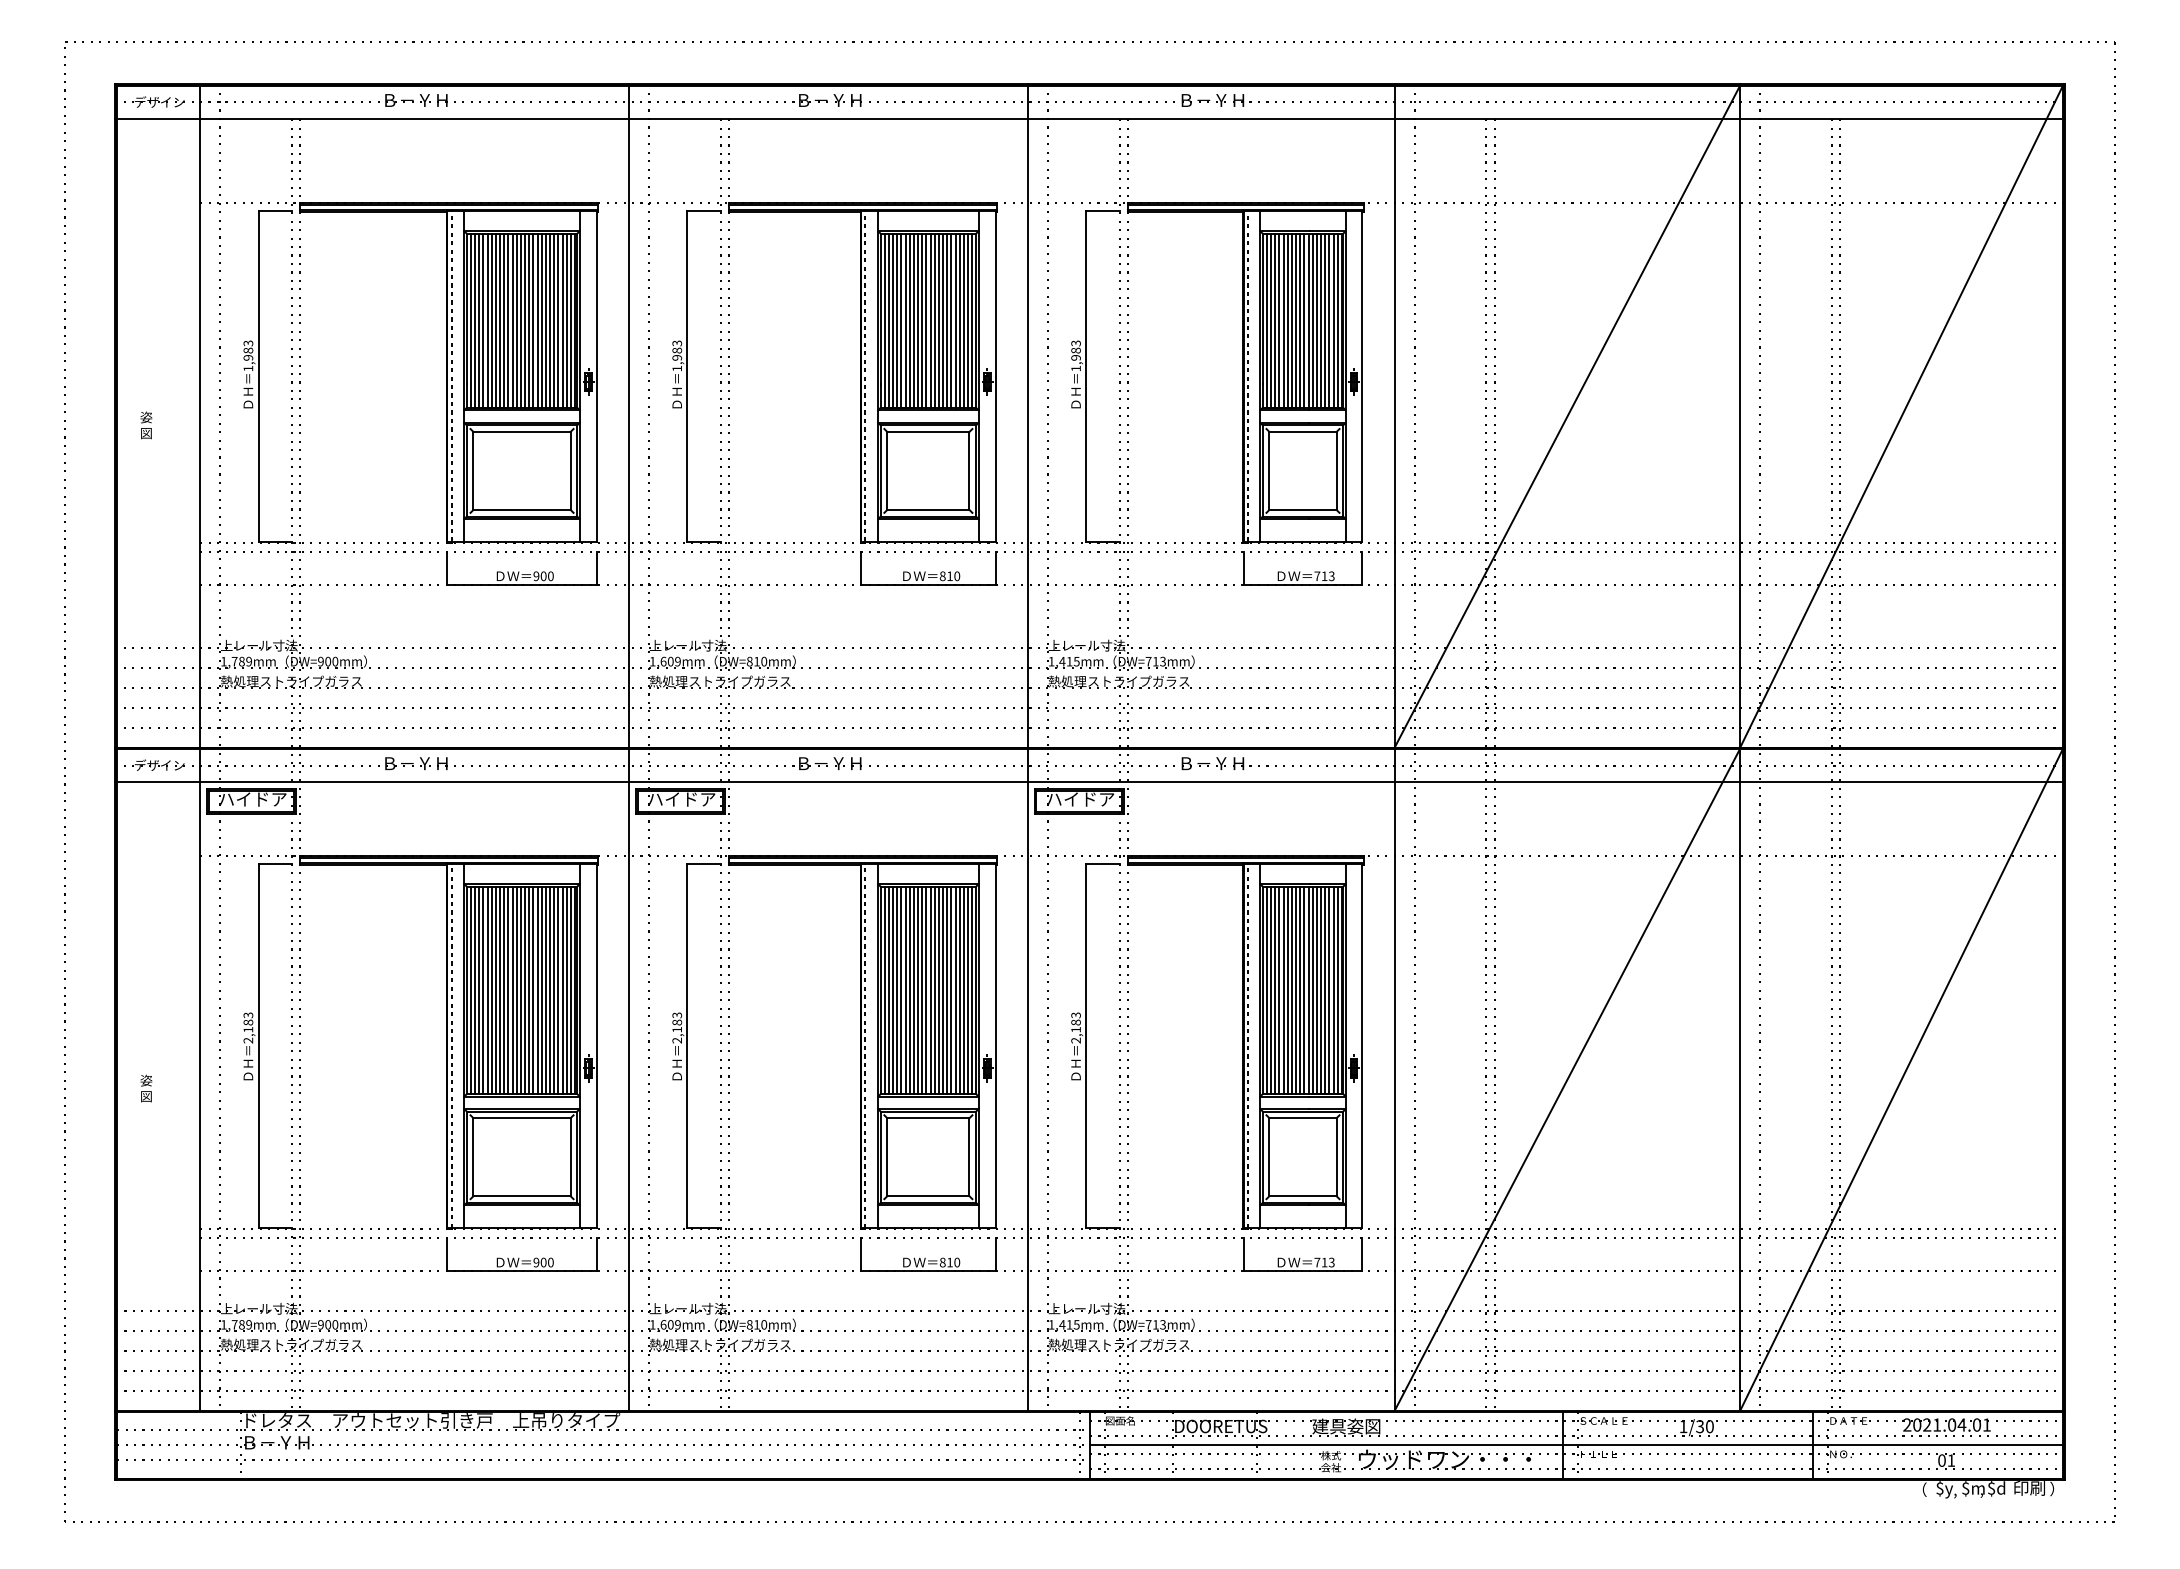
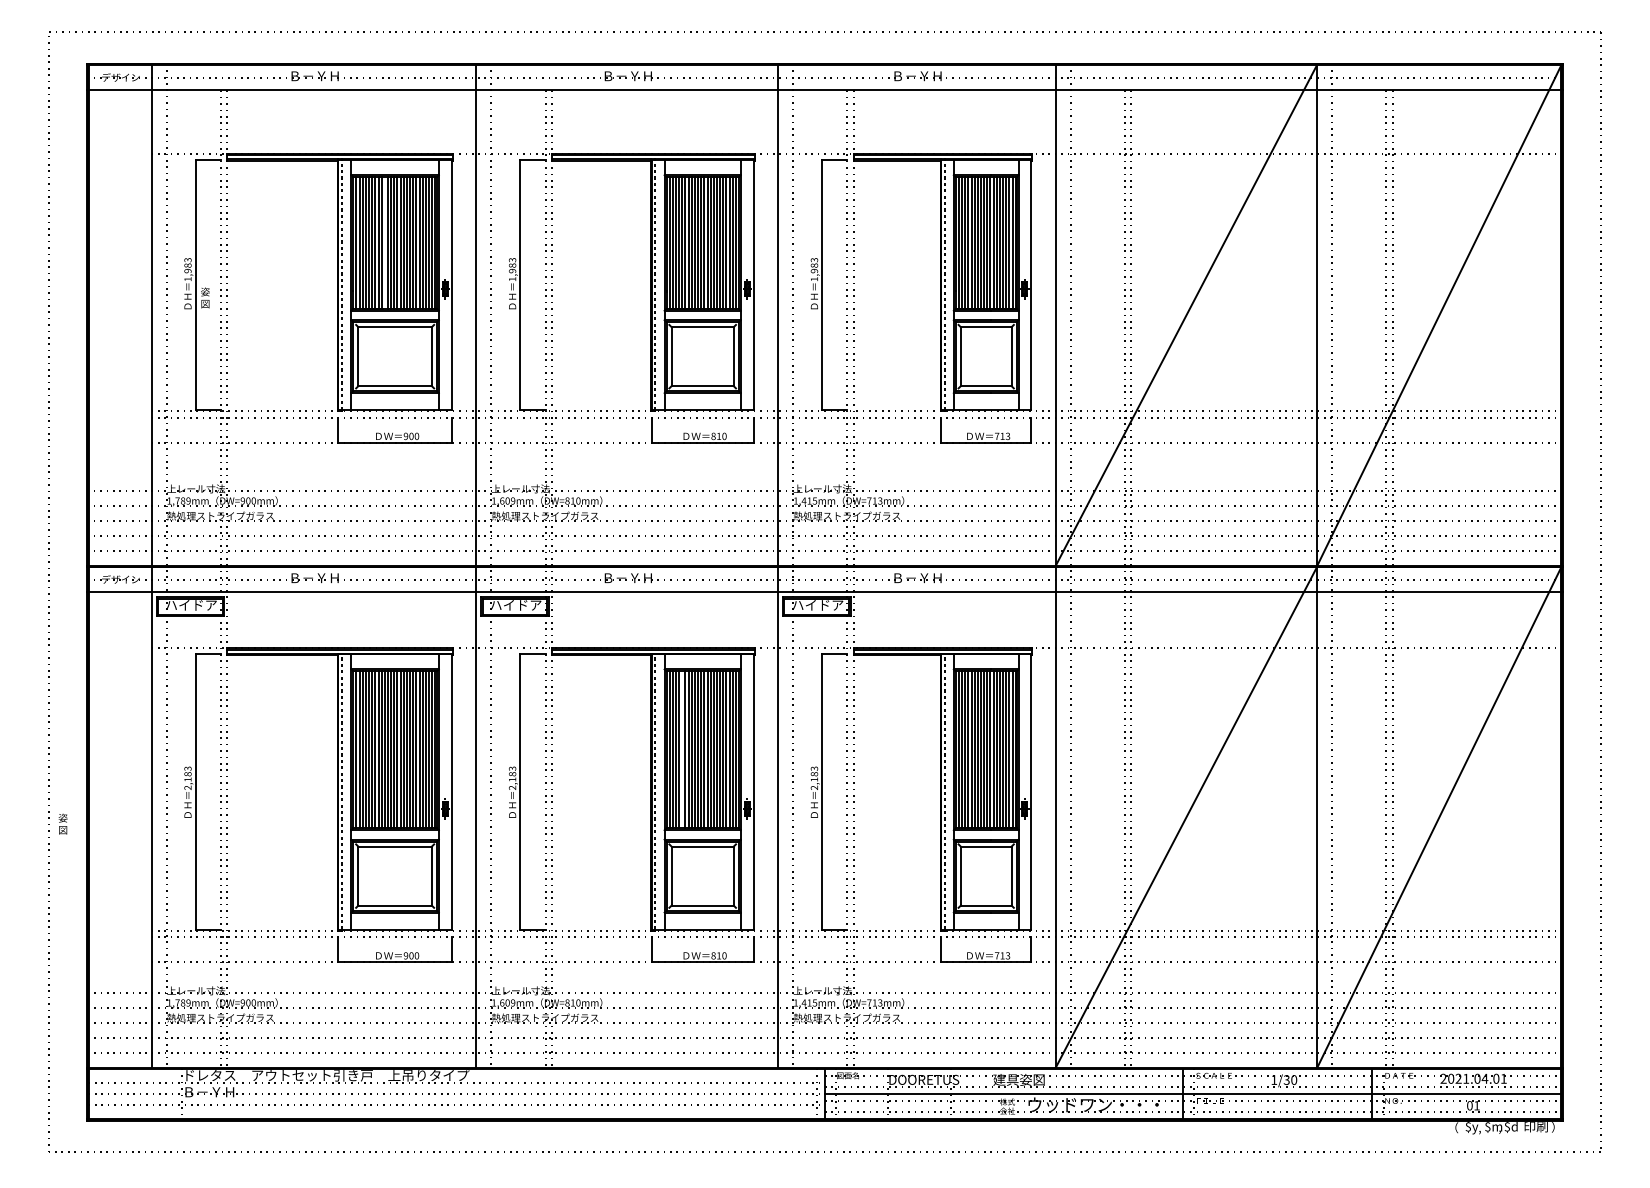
line: (508, 320) -> (384, 242), removed
text: (146, 425) -> (205, 298), moved
line: (901, 990) -> (682, 749), removed
text: (146, 1088) -> (63, 824), moved

